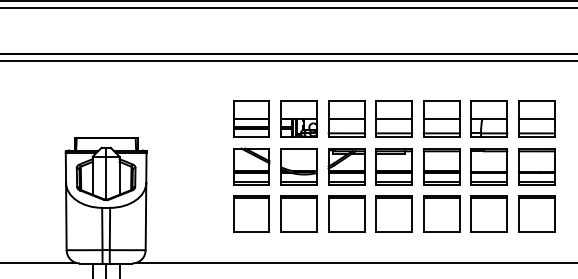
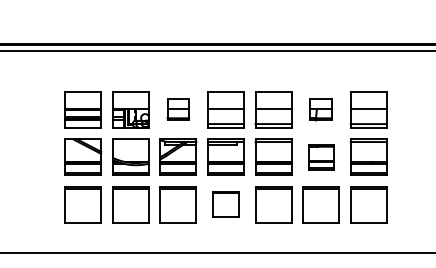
part: (346, 118) -> (178, 109), size x0.6
part: (489, 118) -> (321, 109), size x0.6
part: (489, 166) -> (321, 157), size x0.7
part: (393, 213) -> (225, 204), size x0.7

